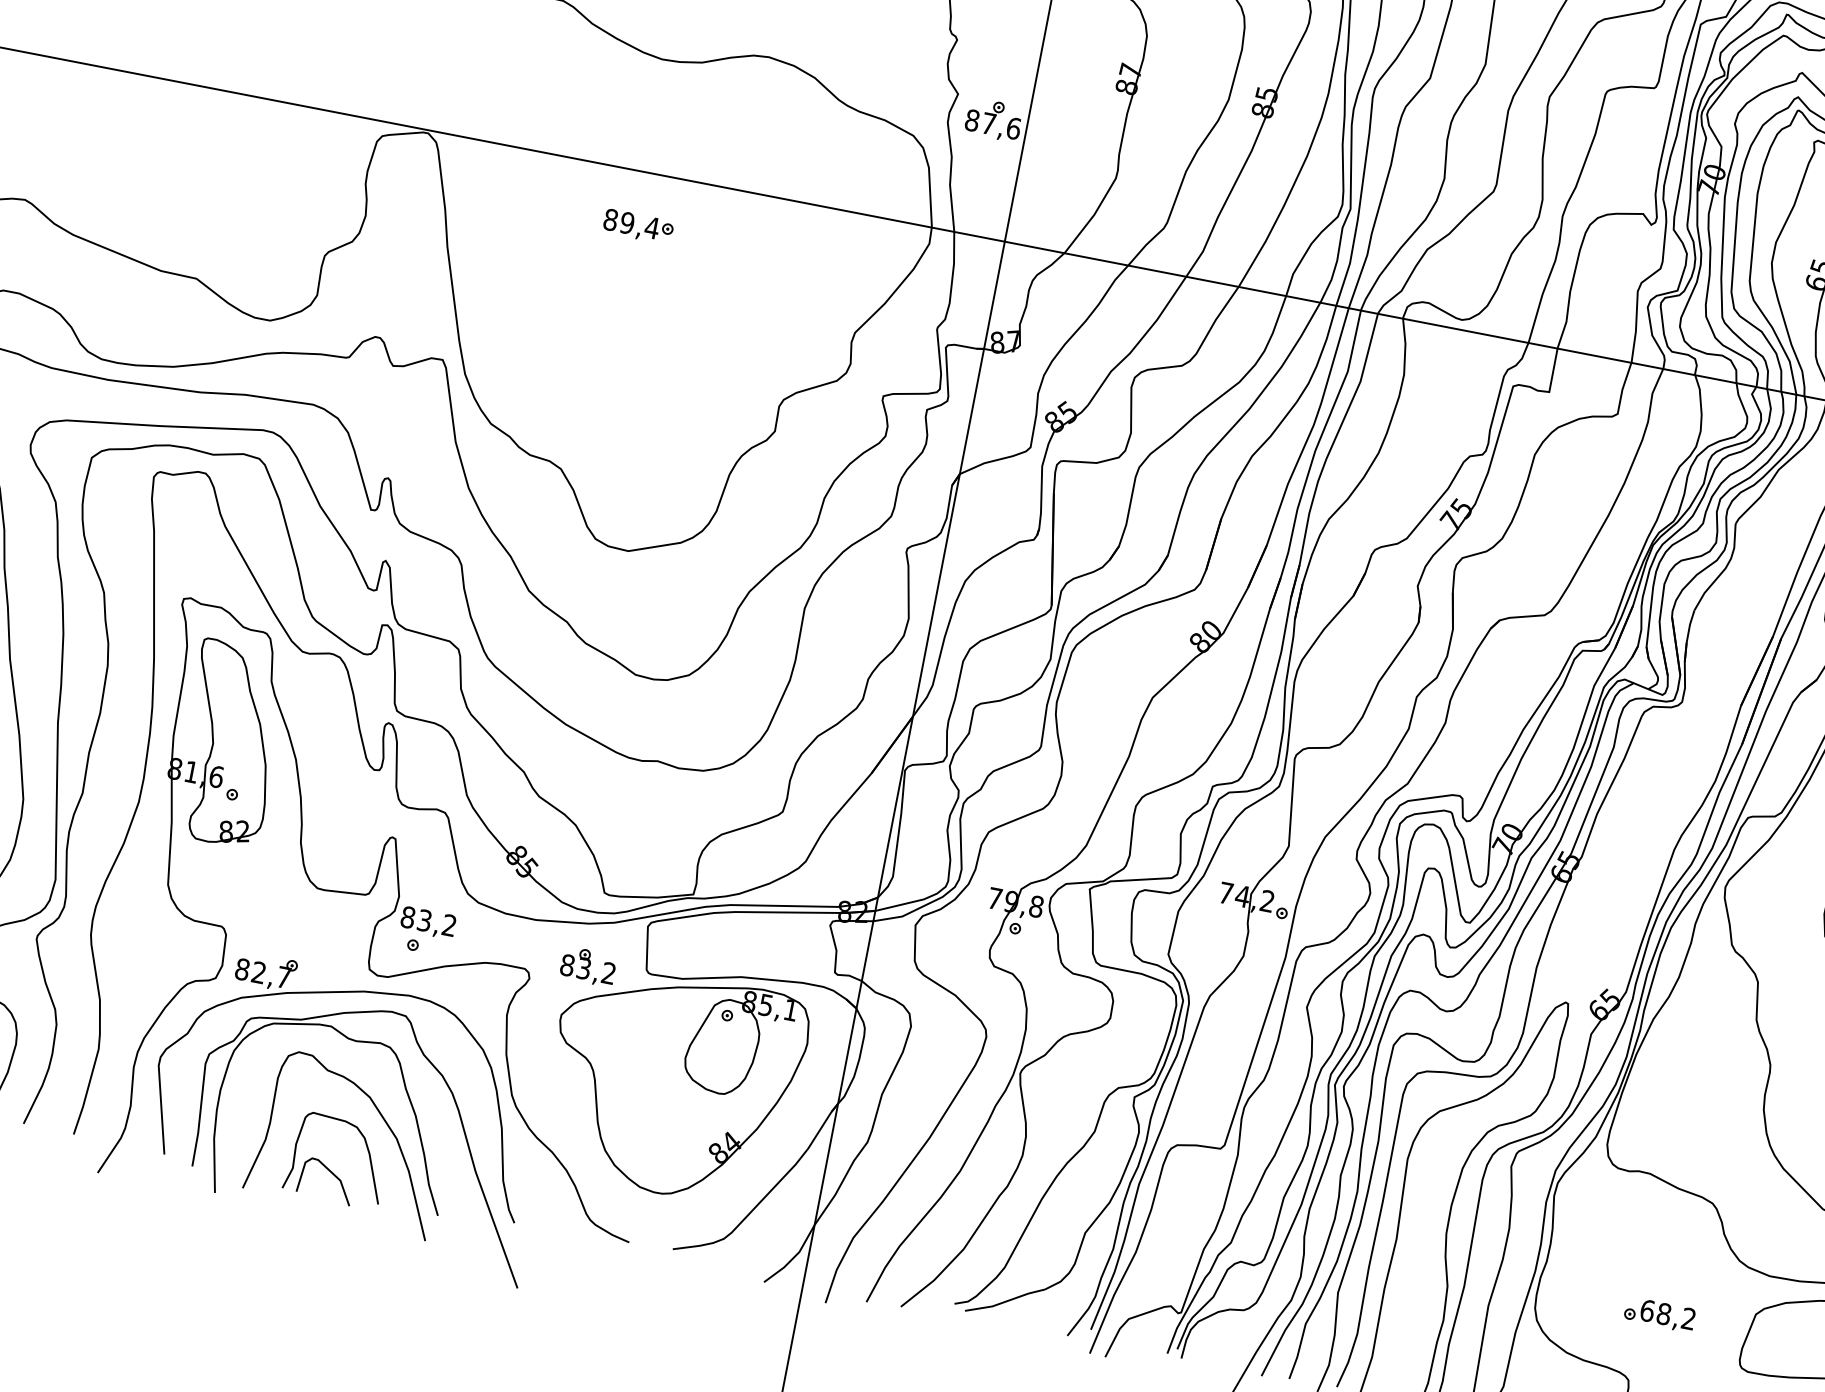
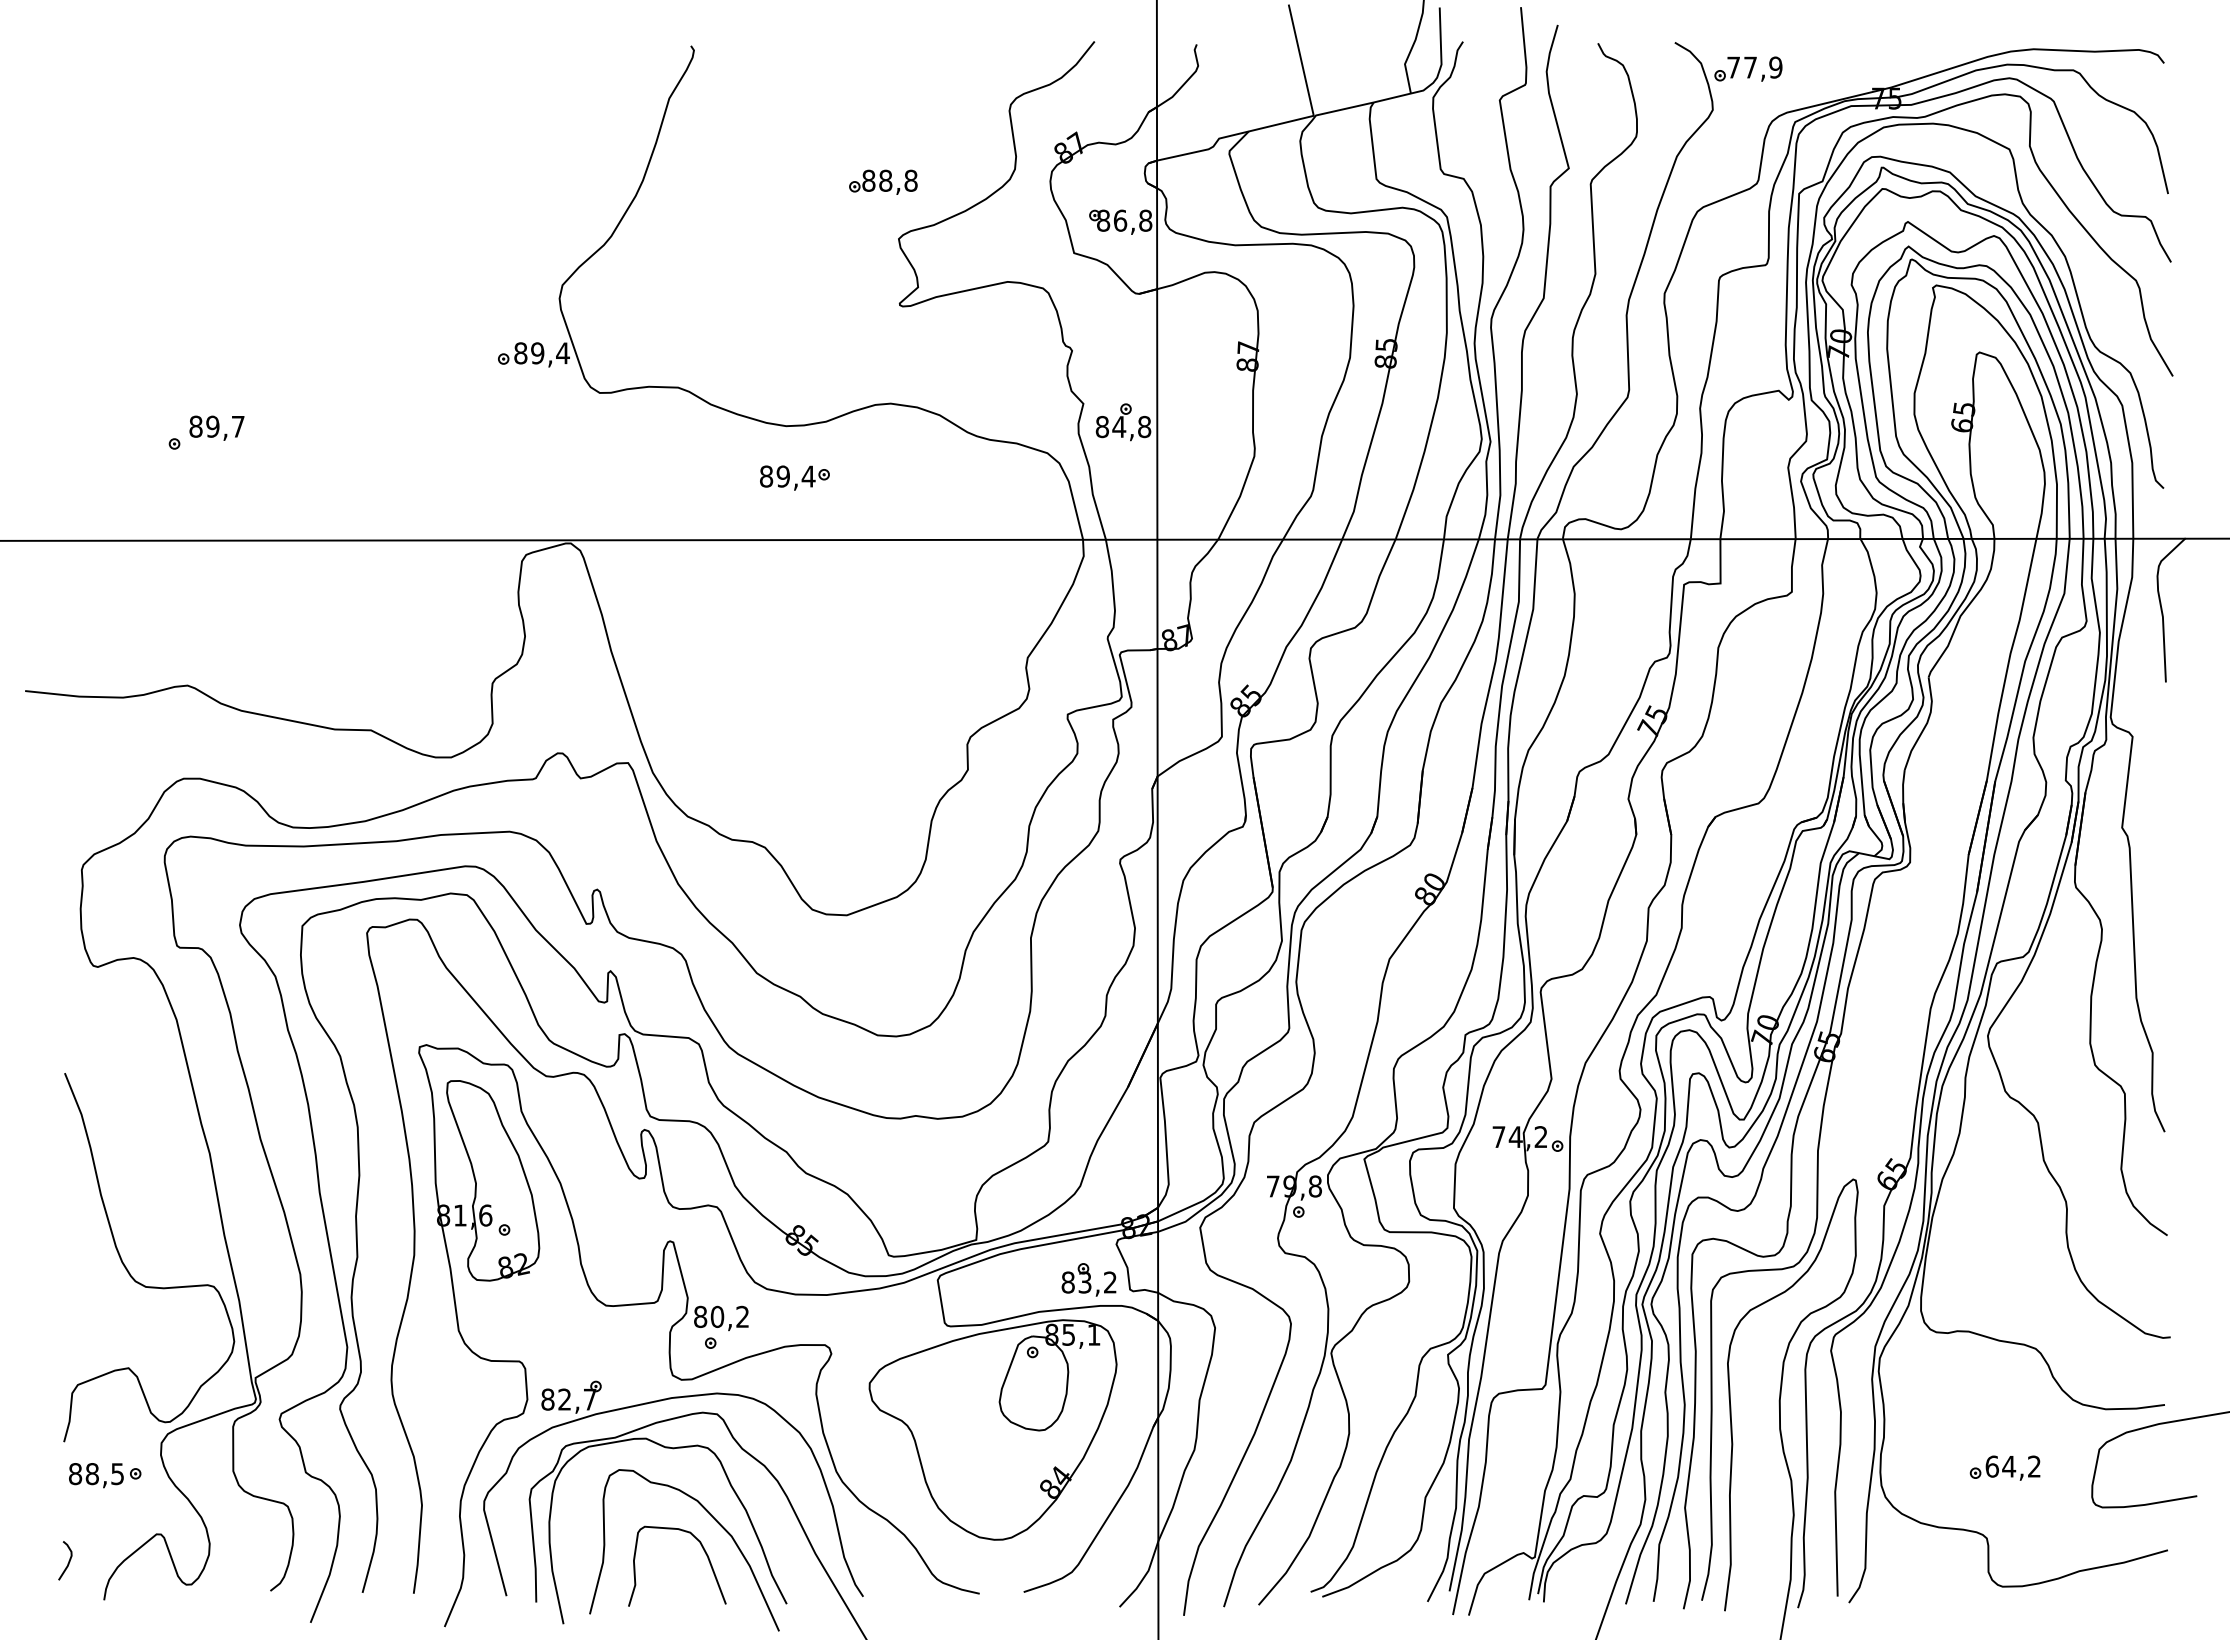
text: (1001, 125) -> (1131, 426), 87,6 -> 84,8
part: (638, 226) -> (794, 477), moved
text: (424, 920) -> (717, 1316), 83,2 -> 80,2
part: (588, 966) -> (1088, 1279), moved
curve: (331, 1174) -> (674, 1583), removed
text: (1664, 1314) -> (2009, 1466), 68,2 -> 64,2

